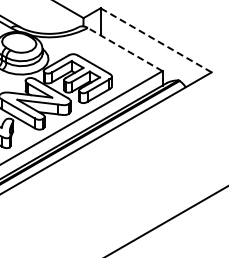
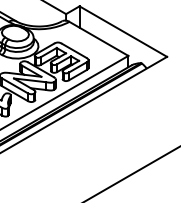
line: (155, 40) -> (122, 31), dashed -> solid
line: (124, 49) -> (98, 38), dashed -> solid

